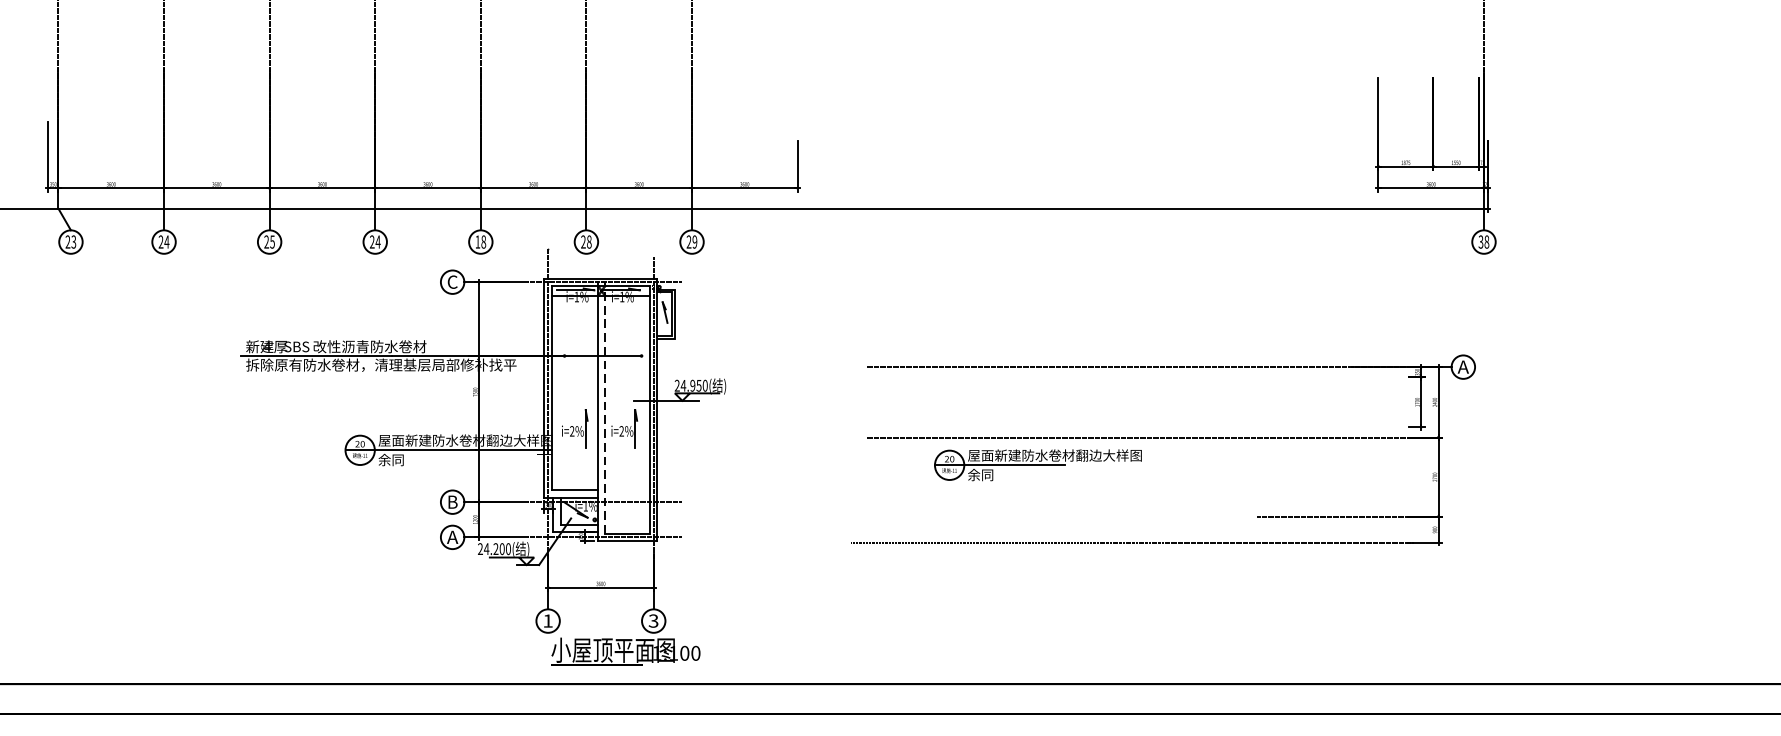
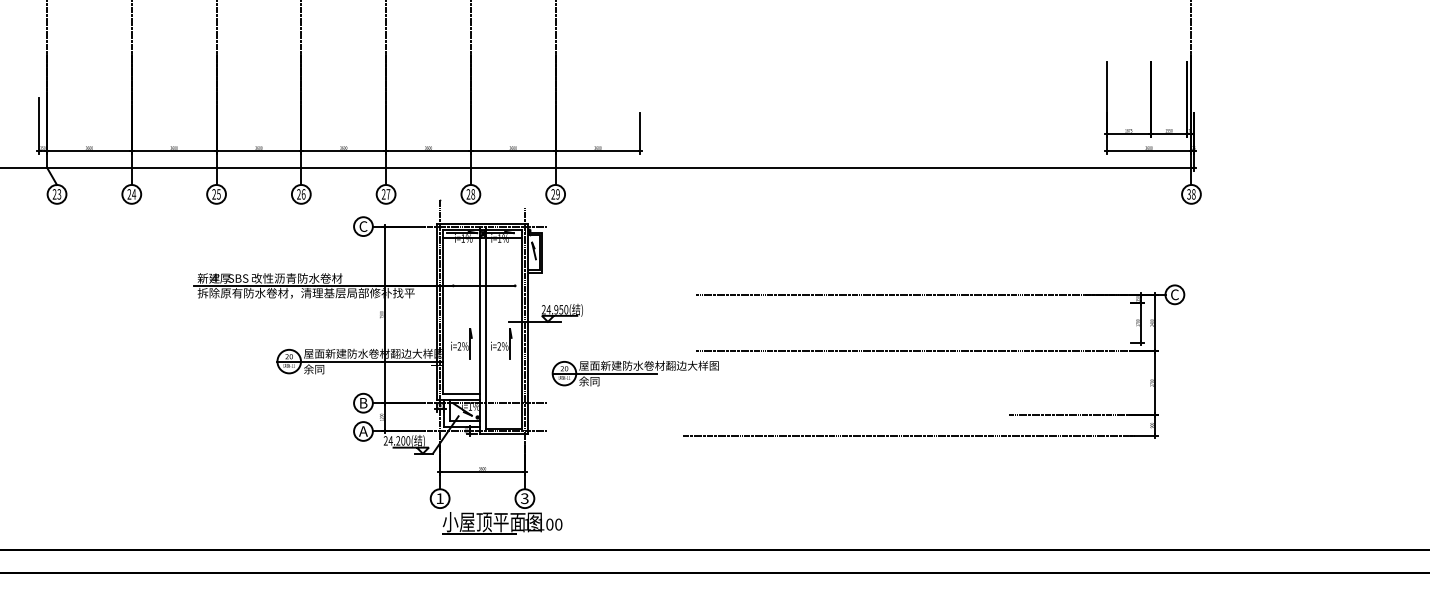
text: (377, 242) -> (303, 194), 24 -> 26
text: (480, 242) -> (385, 194), 18 -> 27
text: (1462, 366) -> (1174, 294), A -> C
line: (605, 407) -> (486, 327), dashed -> solid
part: (1036, 465) -> (634, 373), moved

